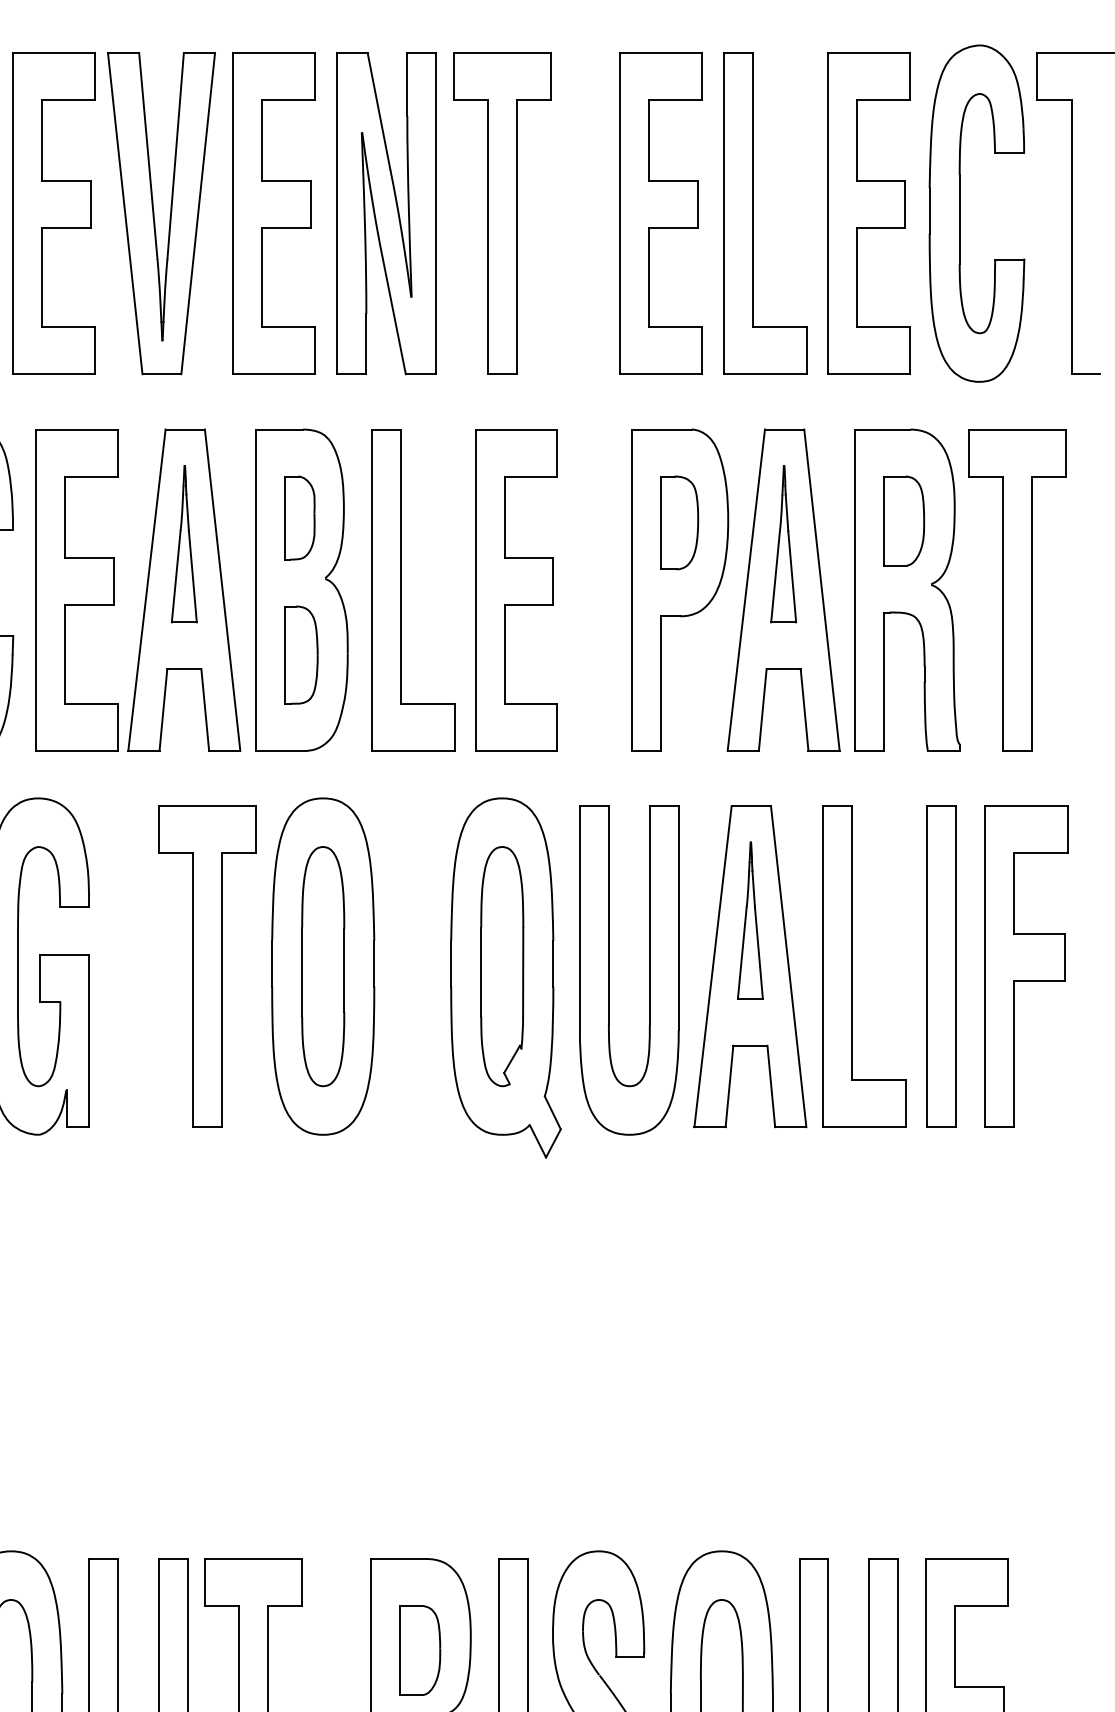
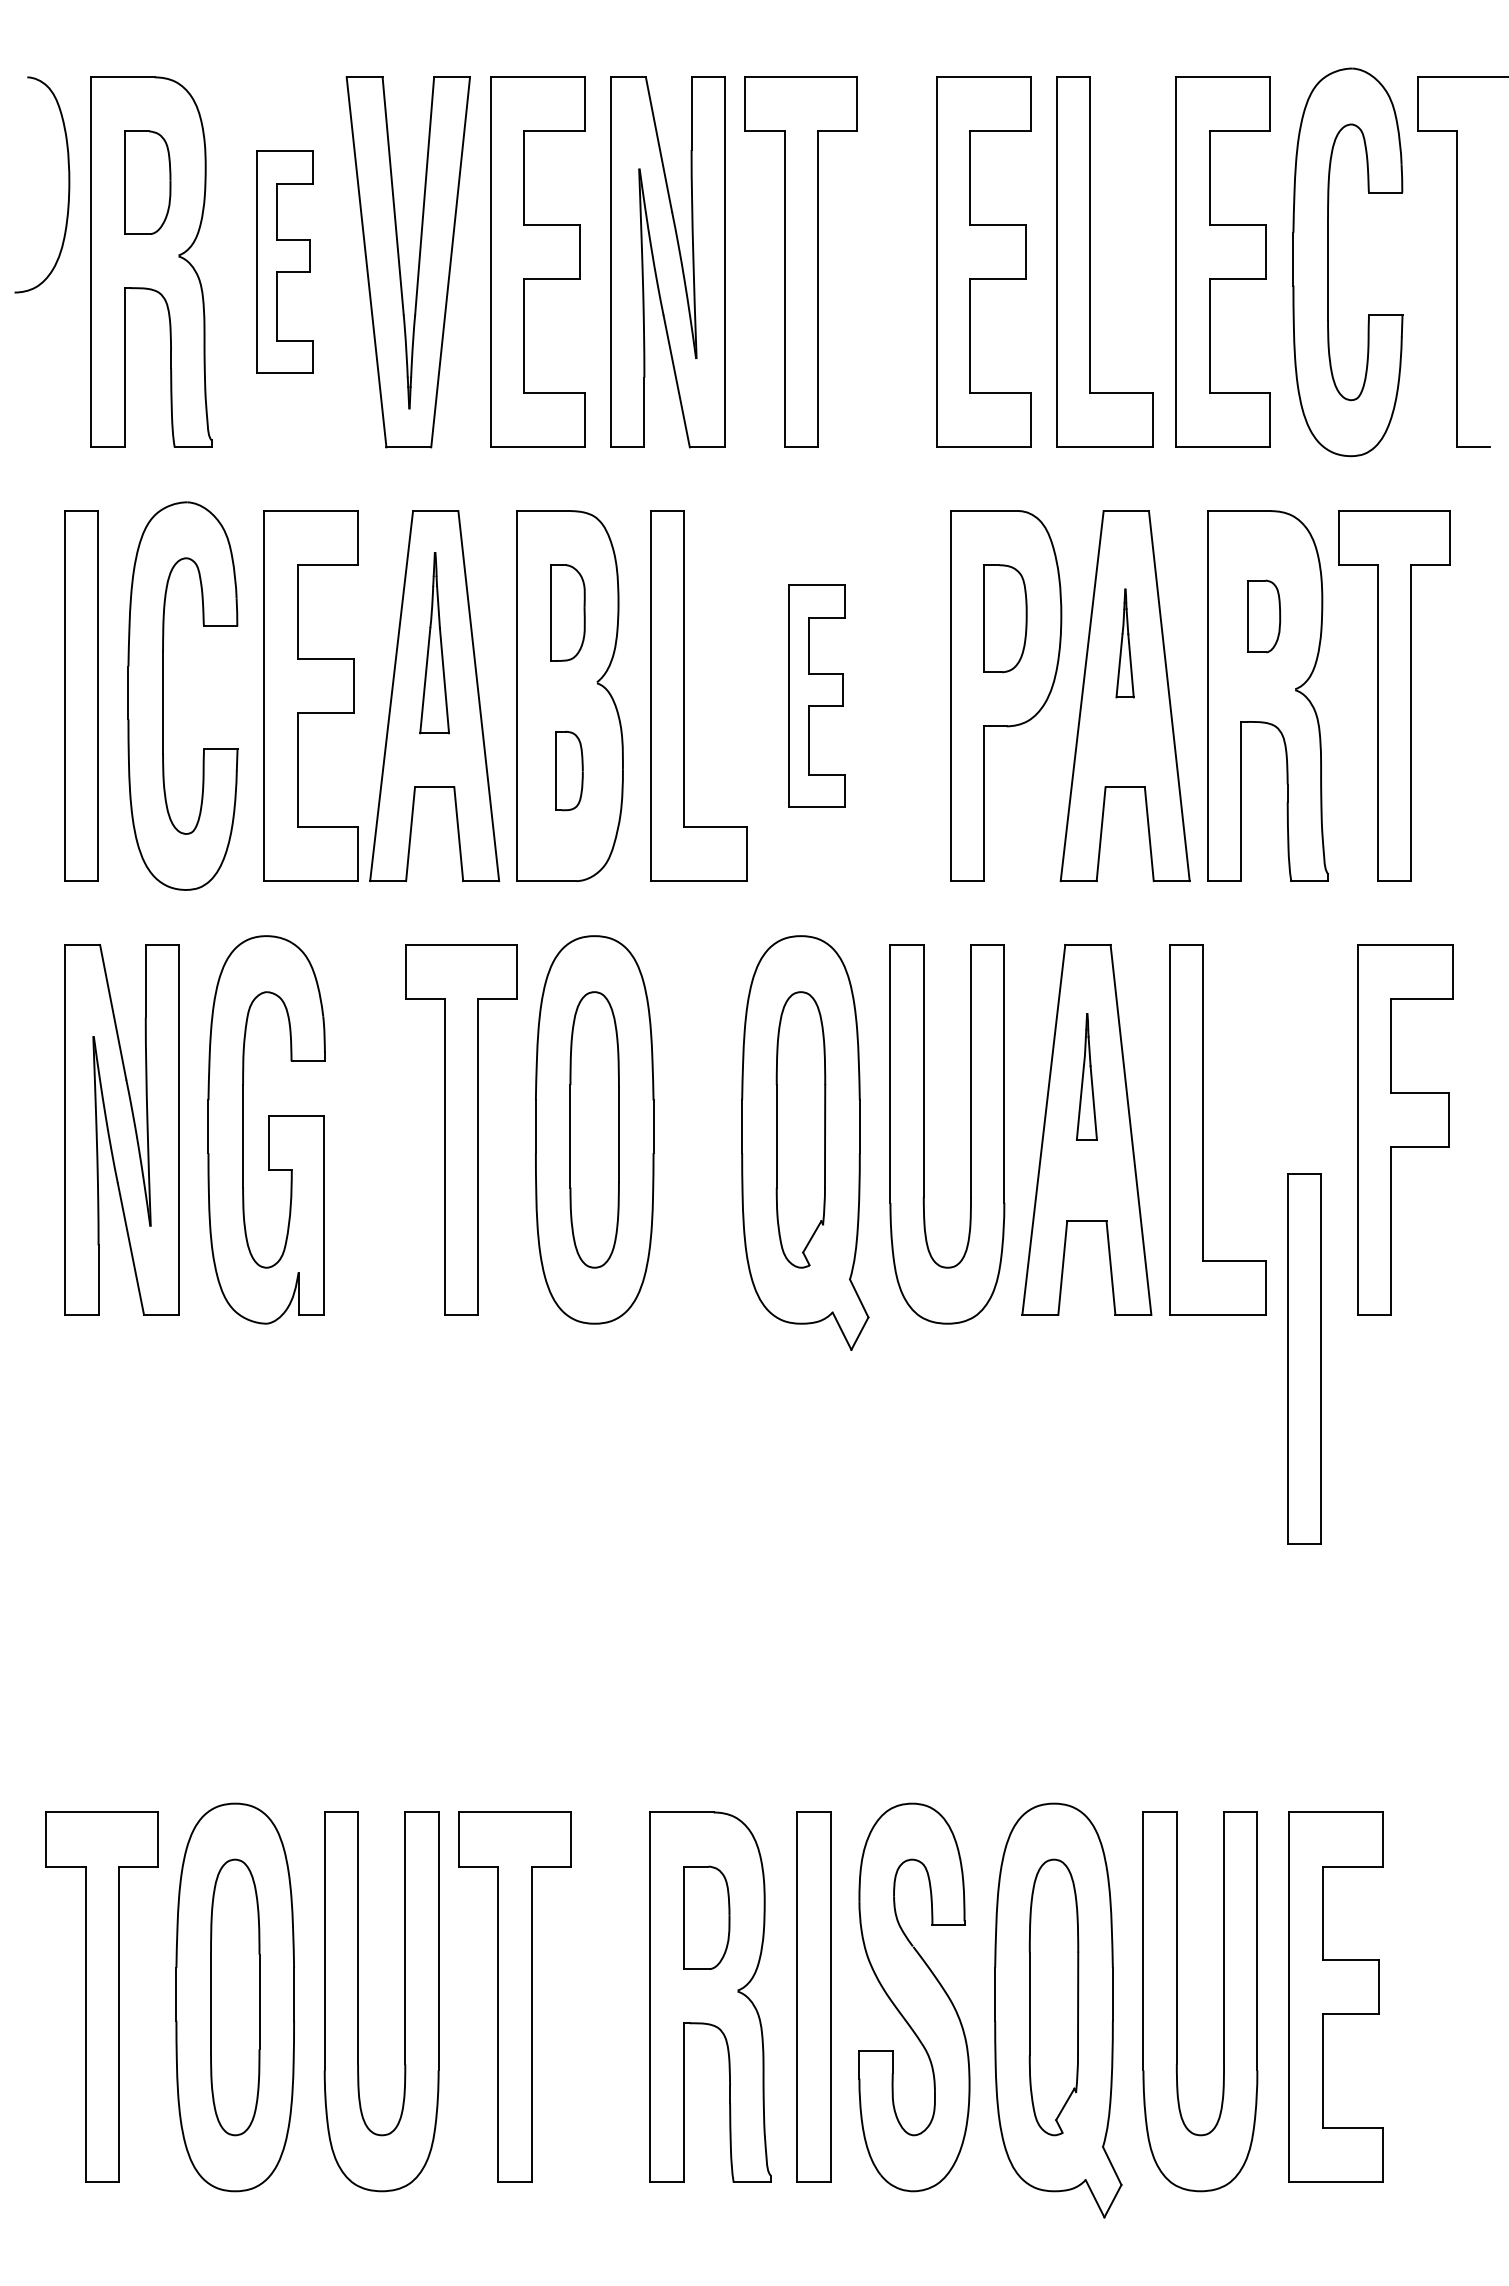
part: (54, 212) -> (284, 261), size x0.6
part: (903, 521) -> (1263, 616), size x0.7
part: (783, 544) -> (1124, 643), size x0.6
part: (515, 589) -> (816, 695), size x0.6
part: (301, 654) -> (569, 770), size x0.7
part: (750, 920) -> (1086, 1076), size x0.7
part: (941, 966) -> (1304, 1358), moved

